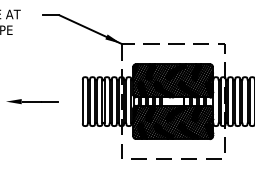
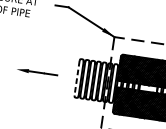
line: (82, 101) -> (76, 78), solid -> dashed

